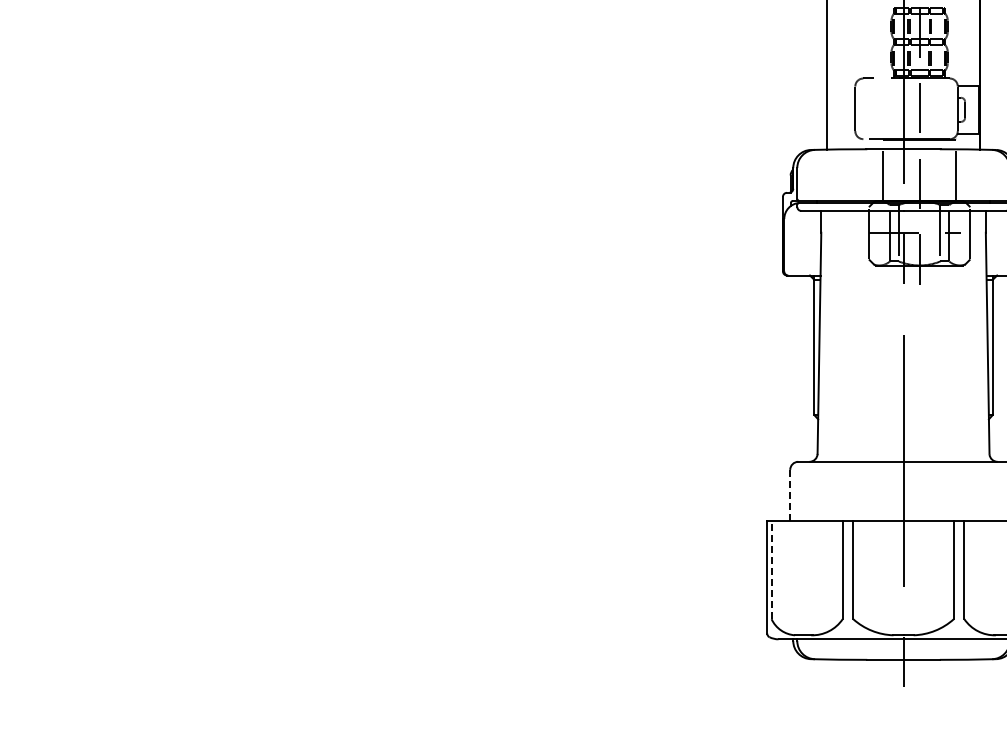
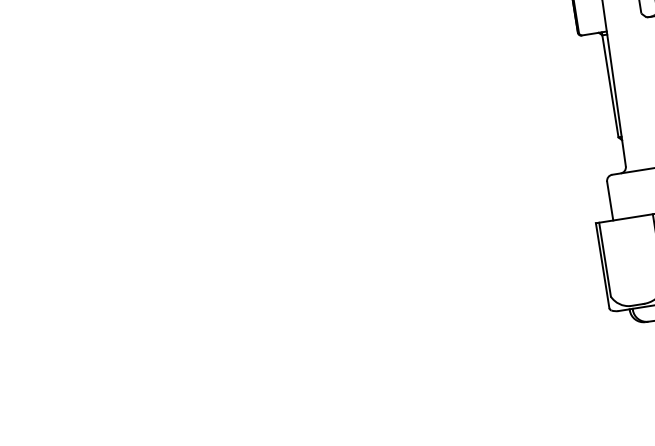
line: (790, 495) -> (610, 201), dashed -> solid
line: (771, 569) -> (604, 259), dashed -> solid

